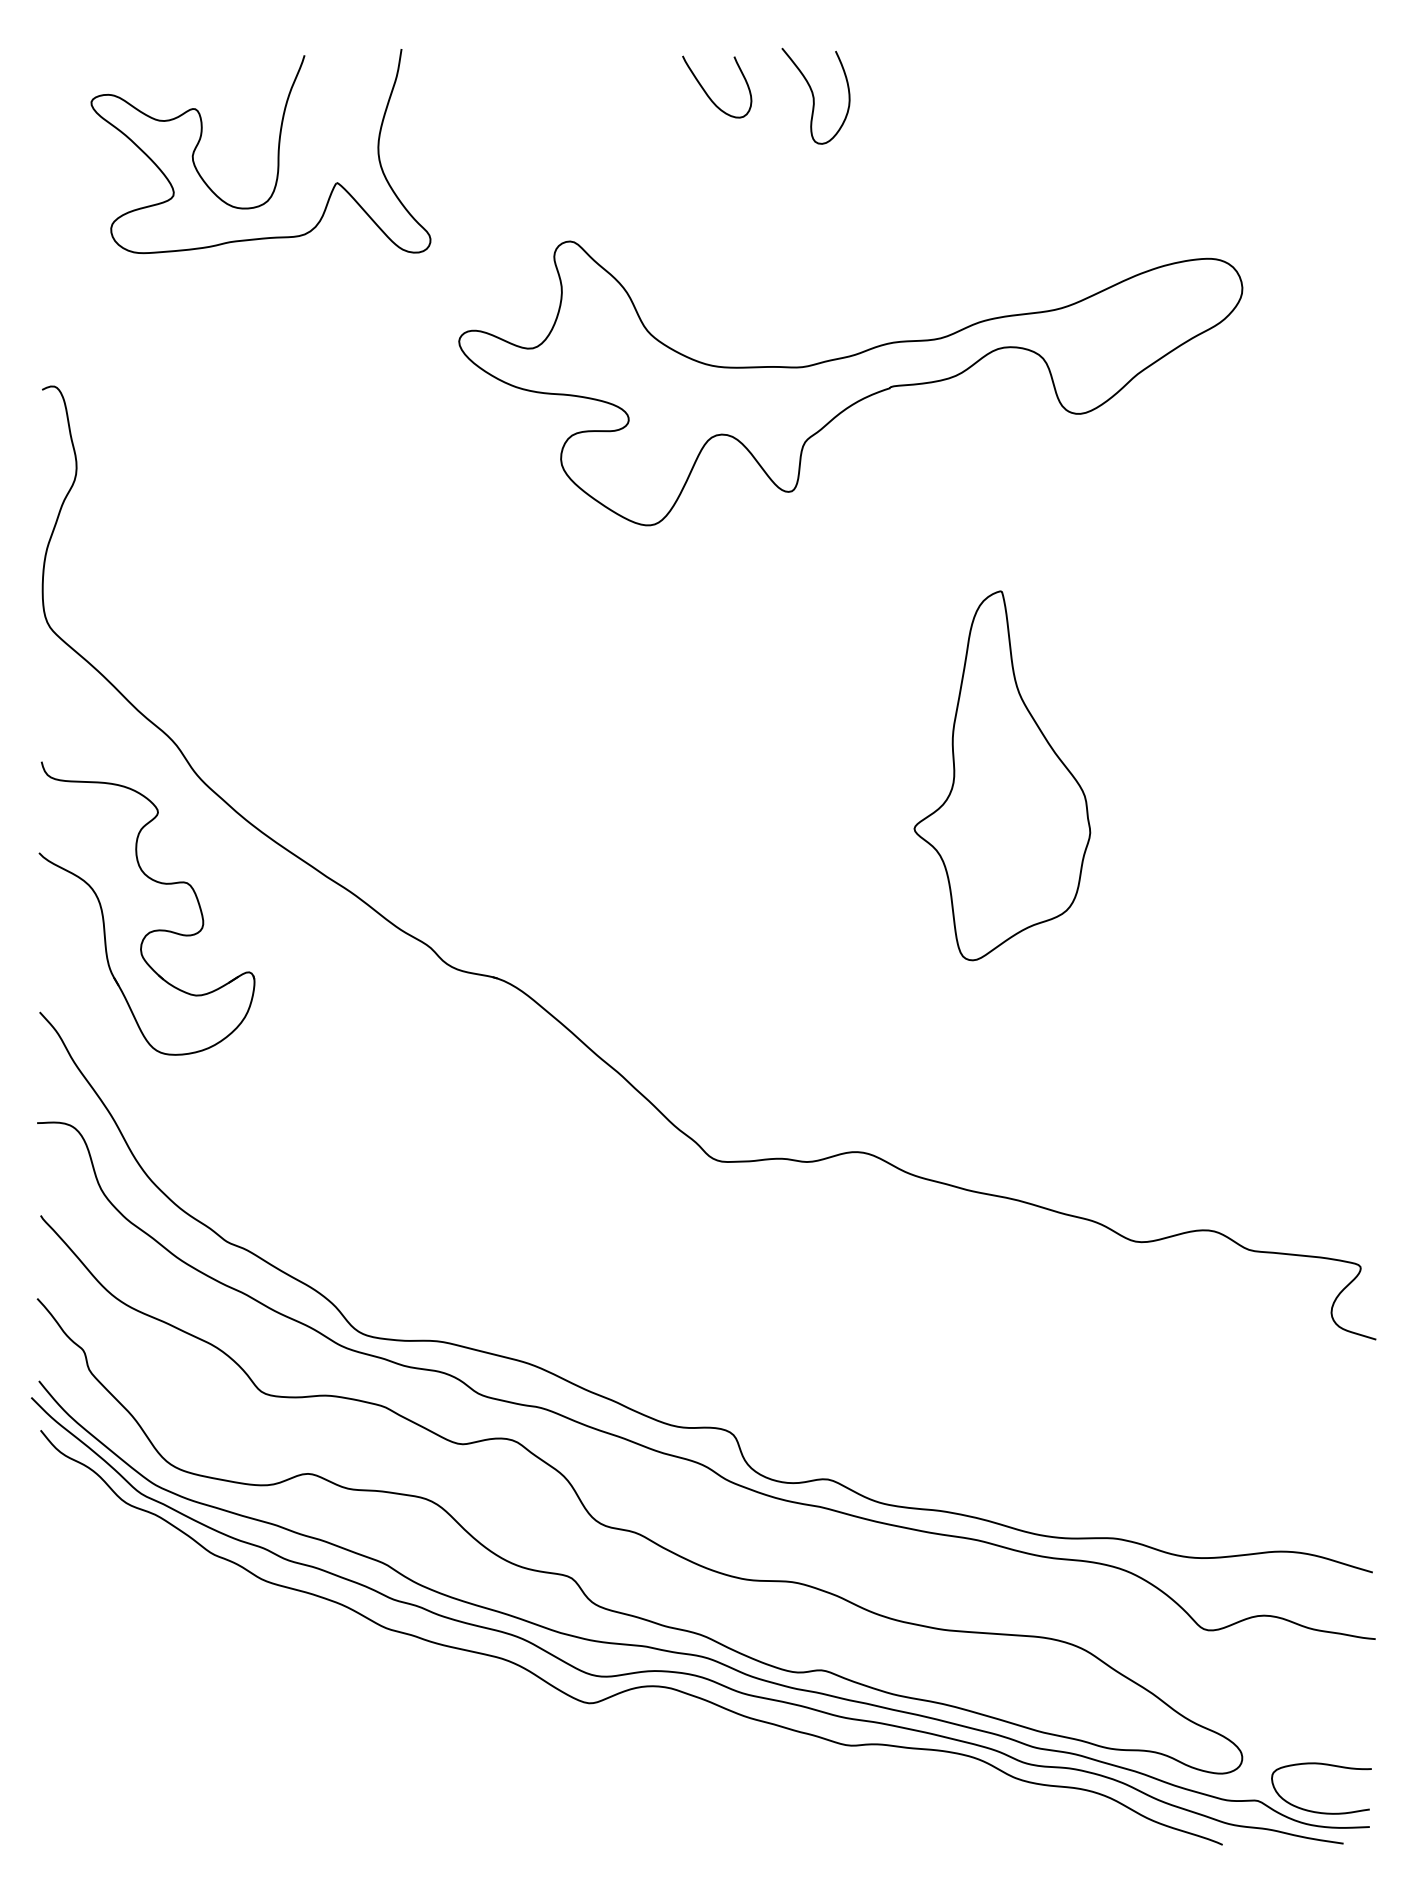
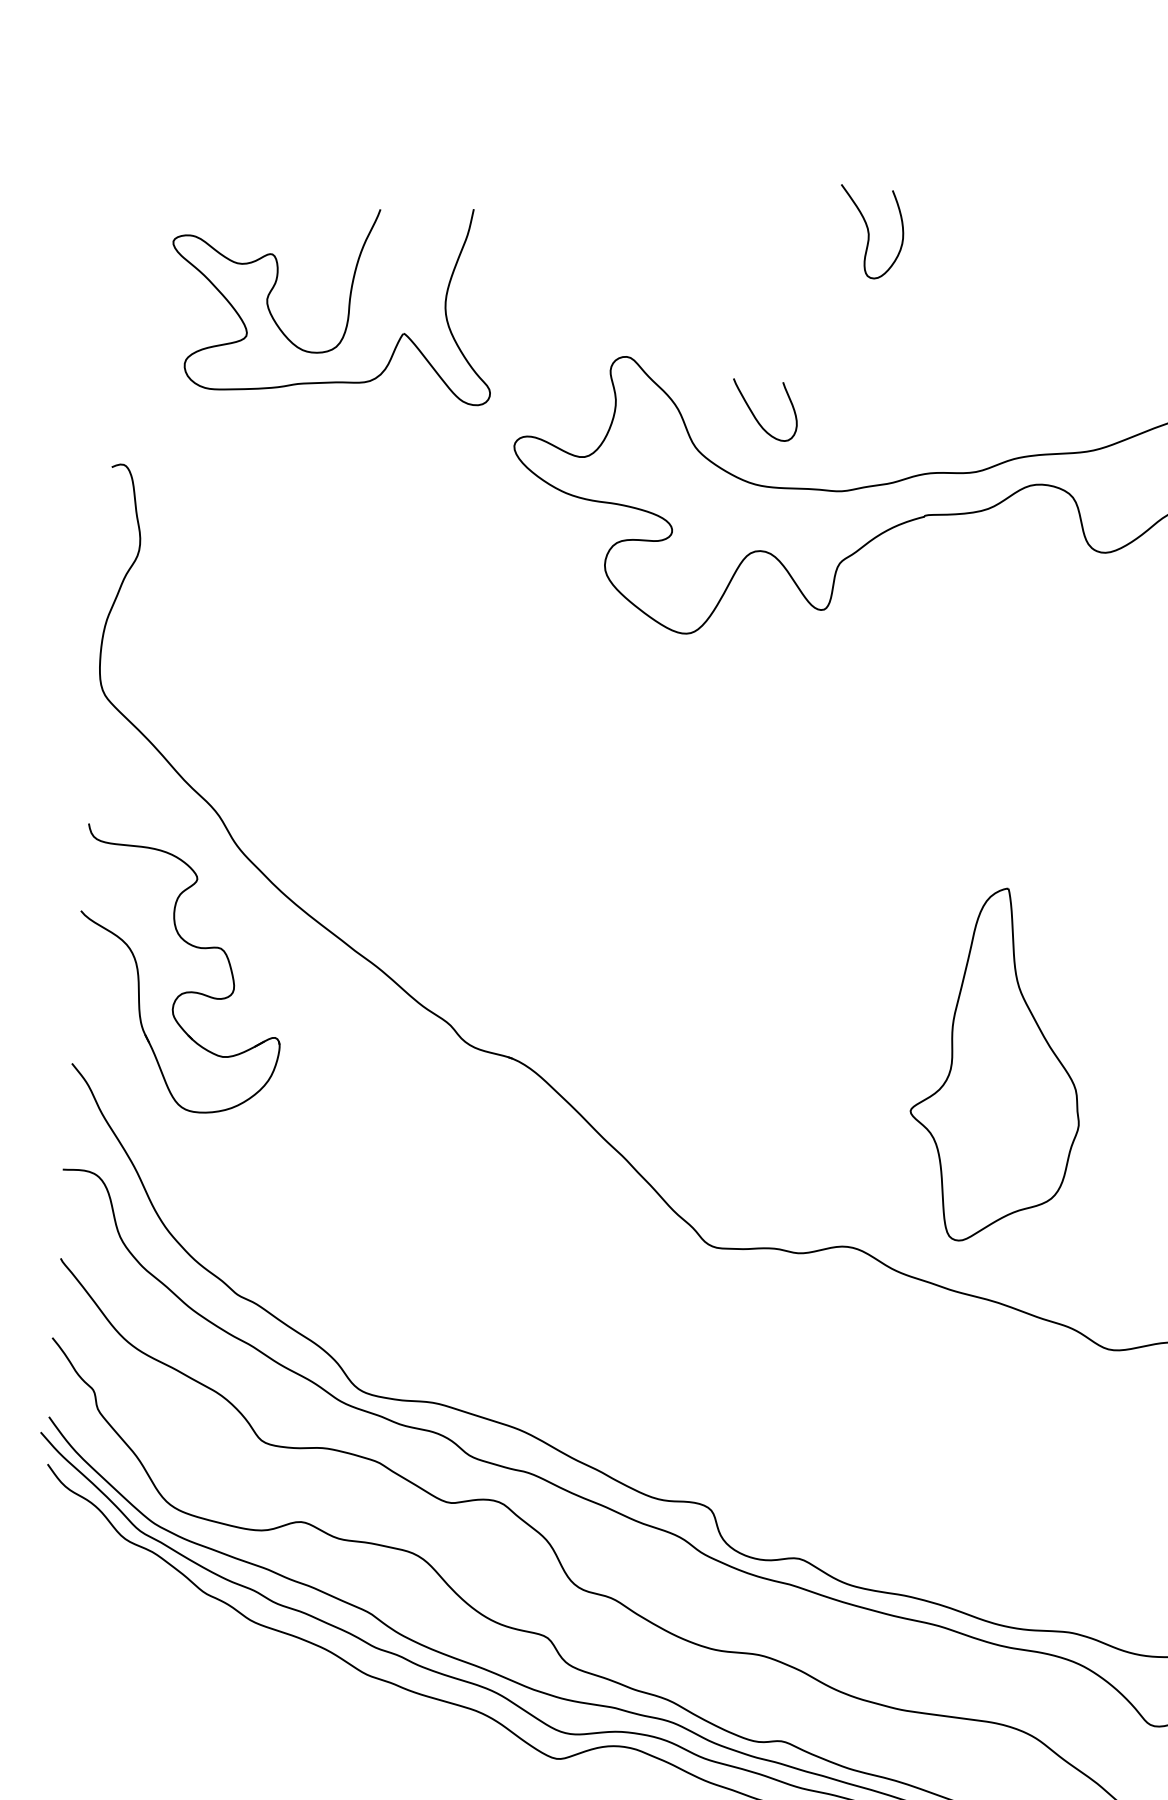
curve: (708, 94) -> (756, 416), moved
part: (277, 151) -> (348, 299), moved
part: (1002, 775) -> (998, 1065), moved

